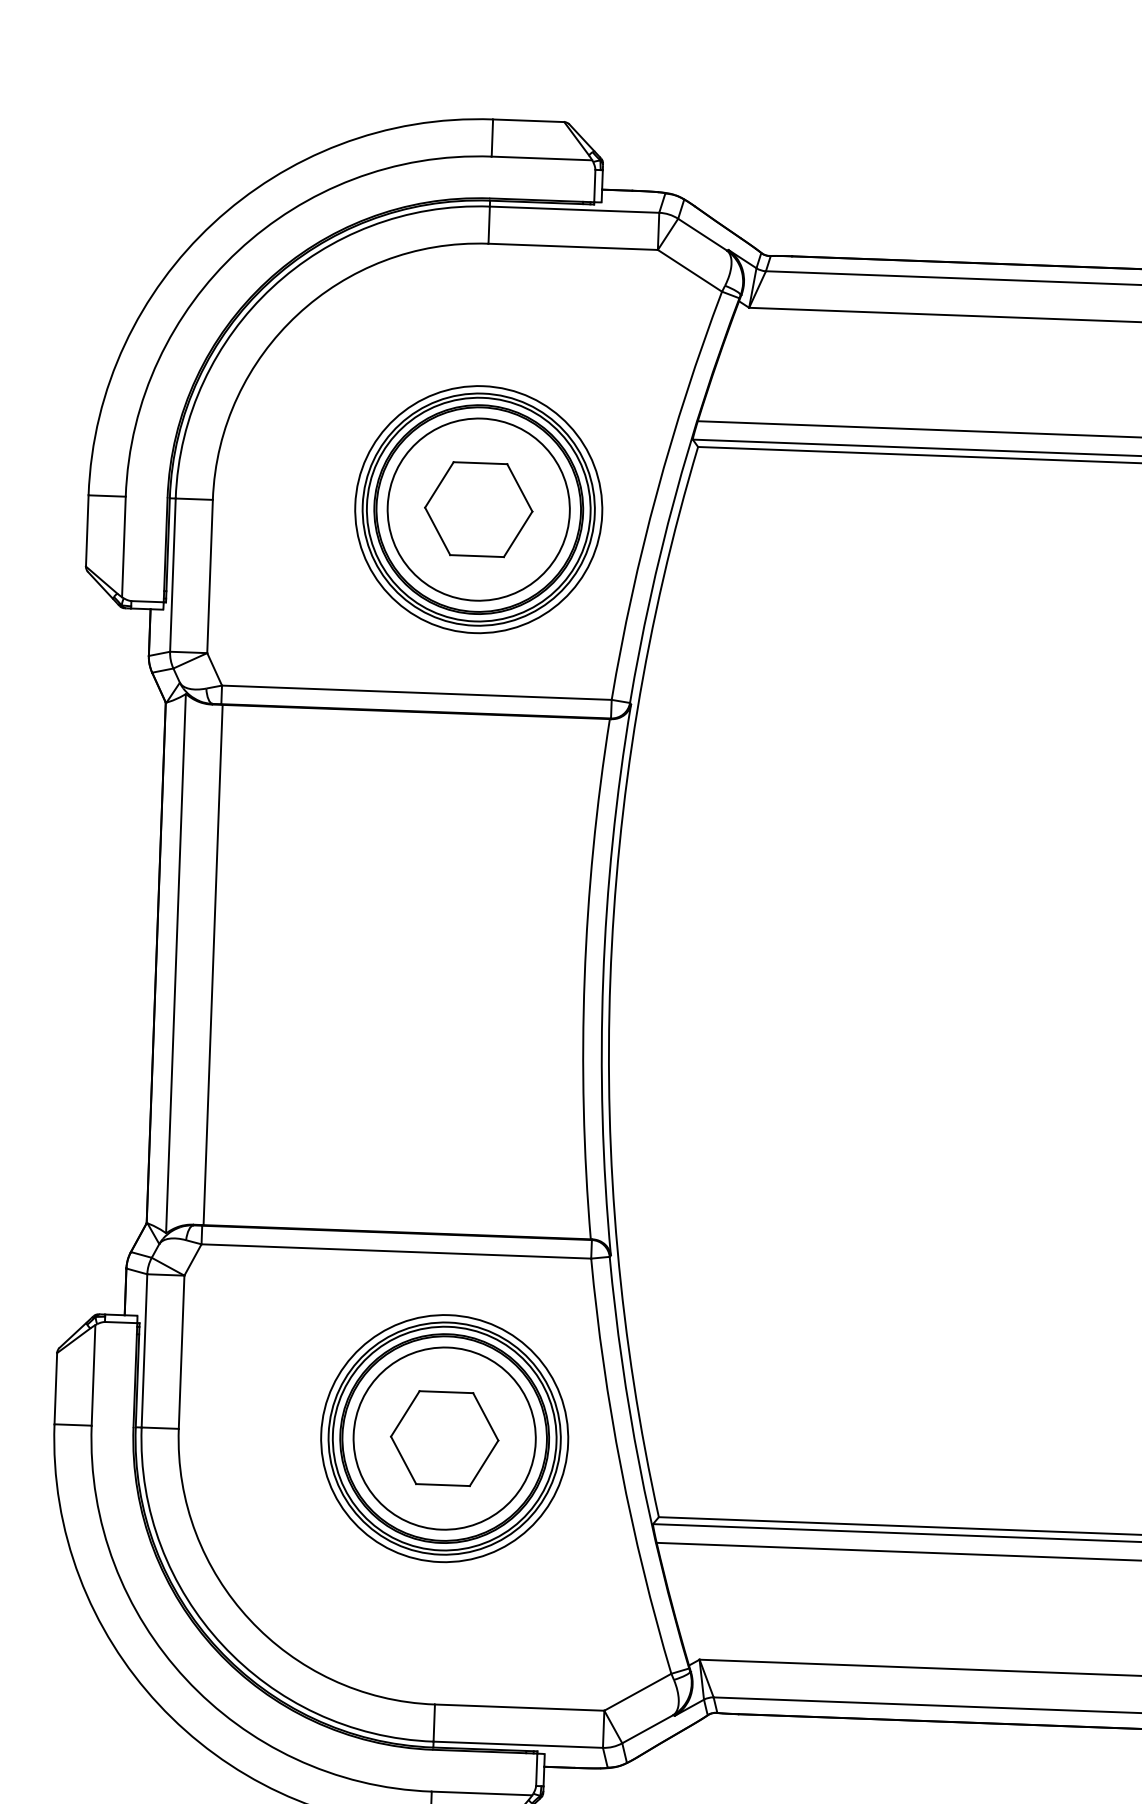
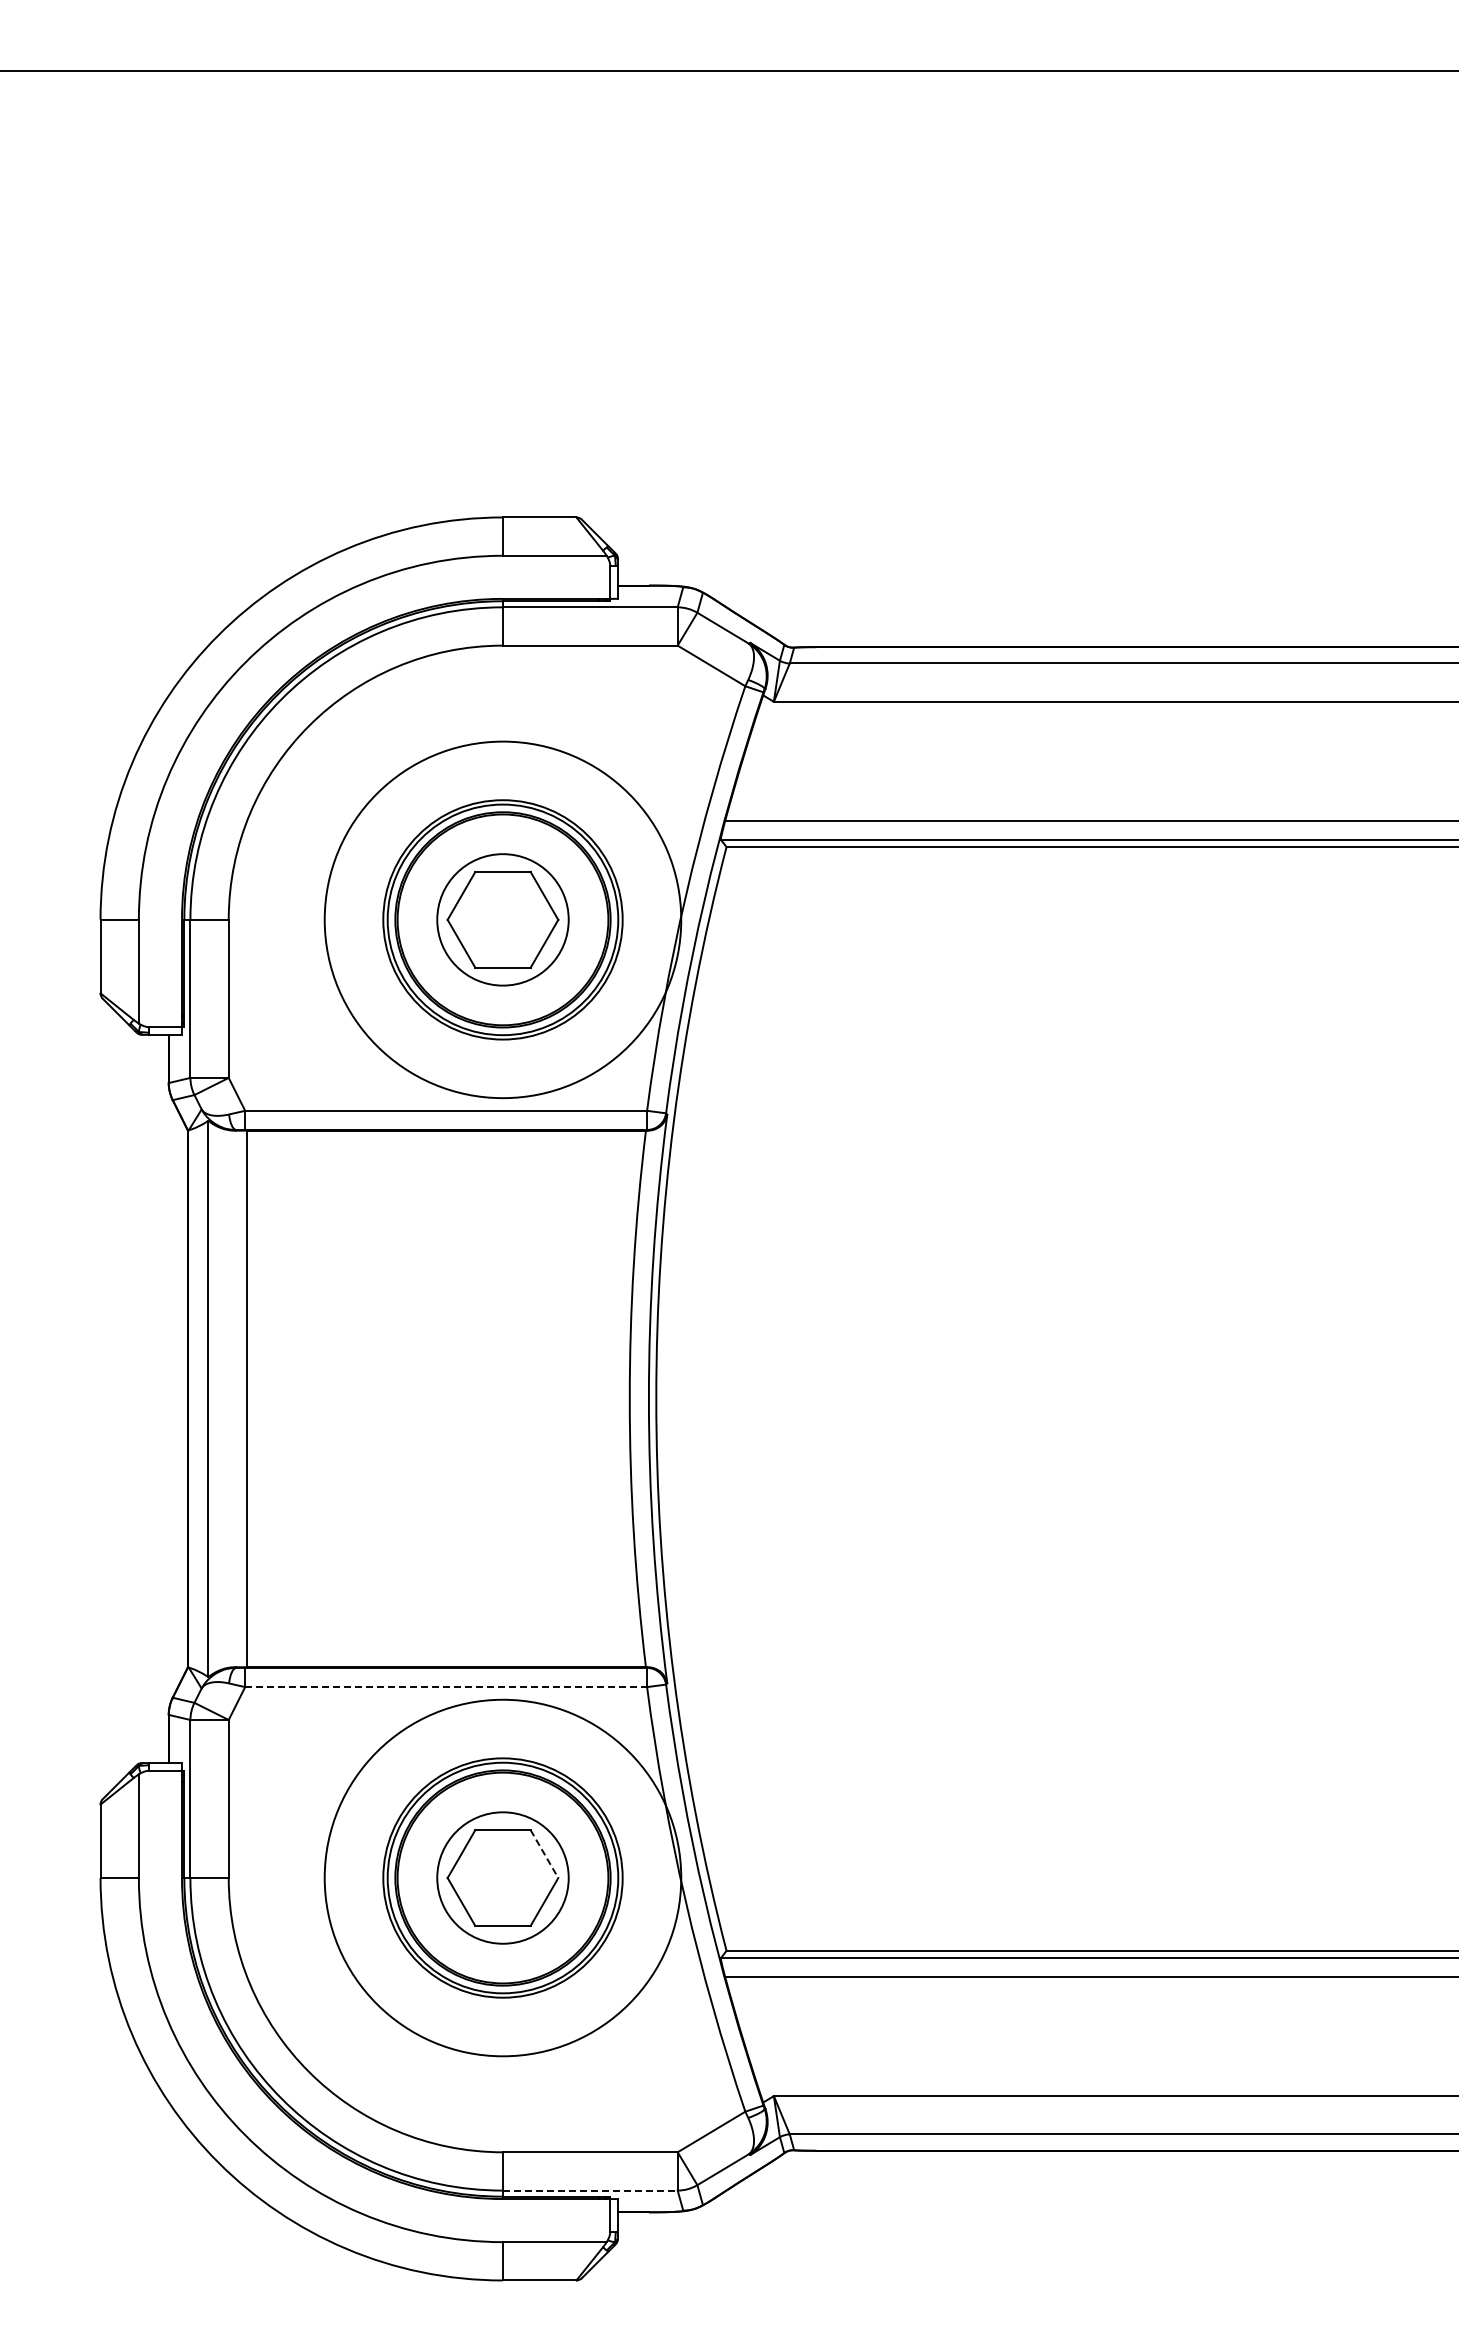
circle: (478, 509) -> (502, 919), size x0.7
circle: (478, 509) -> (502, 919), size x1.4
line: (396, 1251) -> (446, 1687), solid -> dashed
line: (485, 1417) -> (544, 1854), solid -> dashed
circle: (444, 1438) -> (502, 1877), size x0.7
circle: (444, 1438) -> (502, 1877), size x1.4
line: (518, 1744) -> (590, 2190), solid -> dashed

